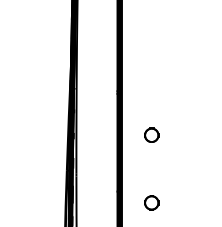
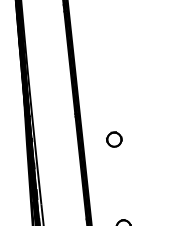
part: (151, 134) -> (114, 138), moved

